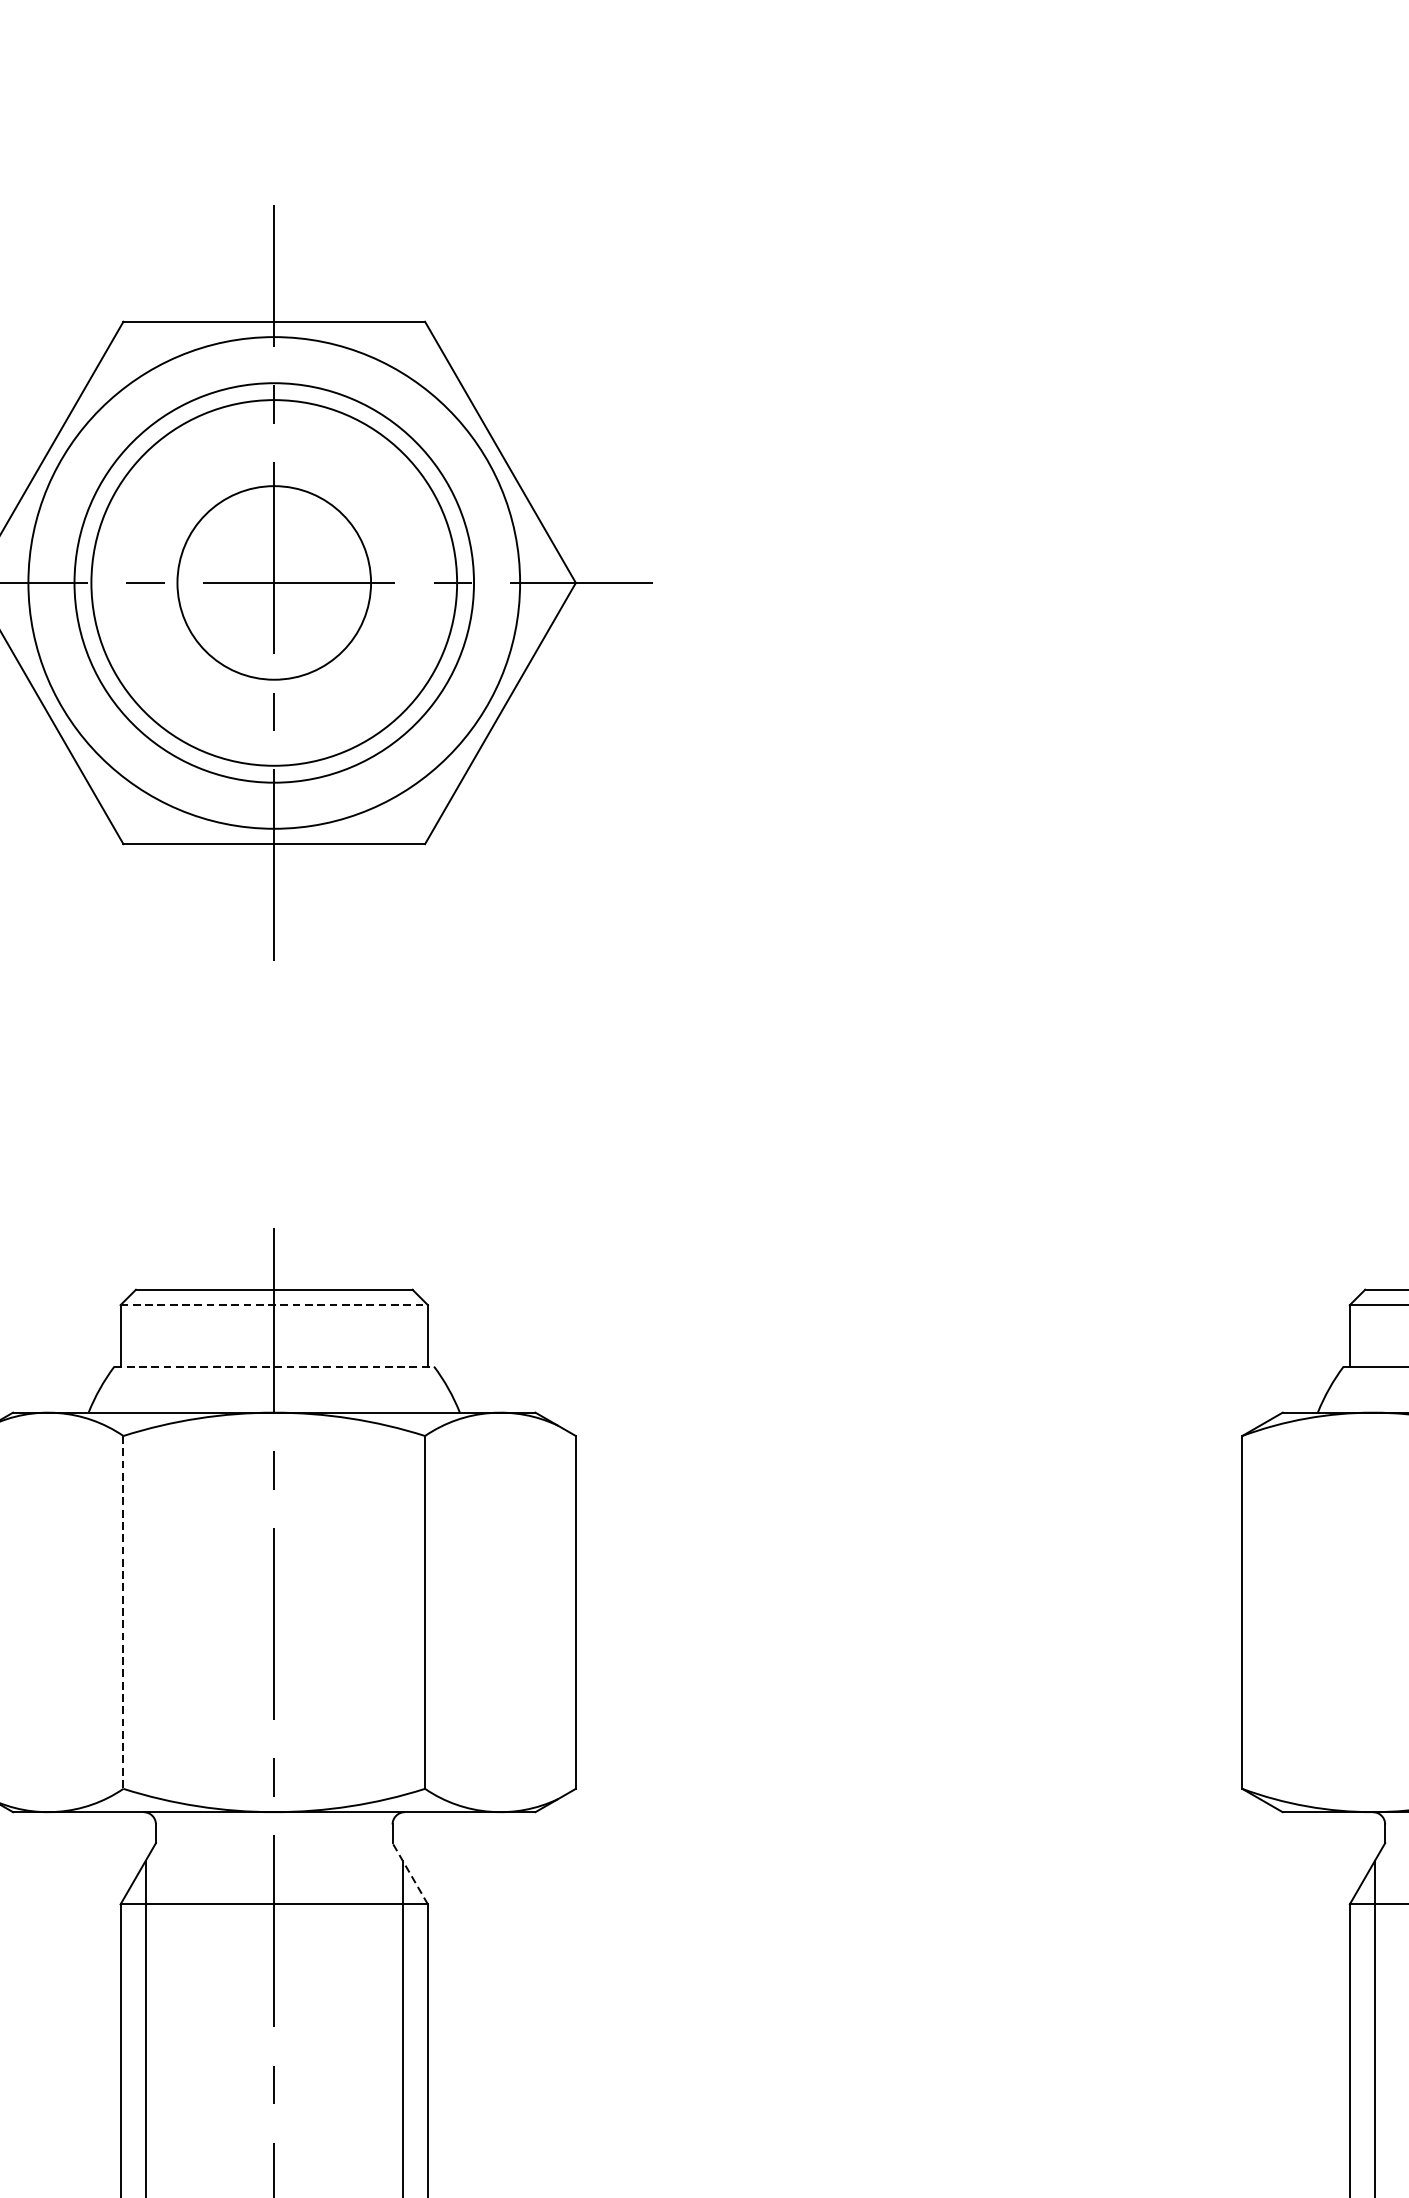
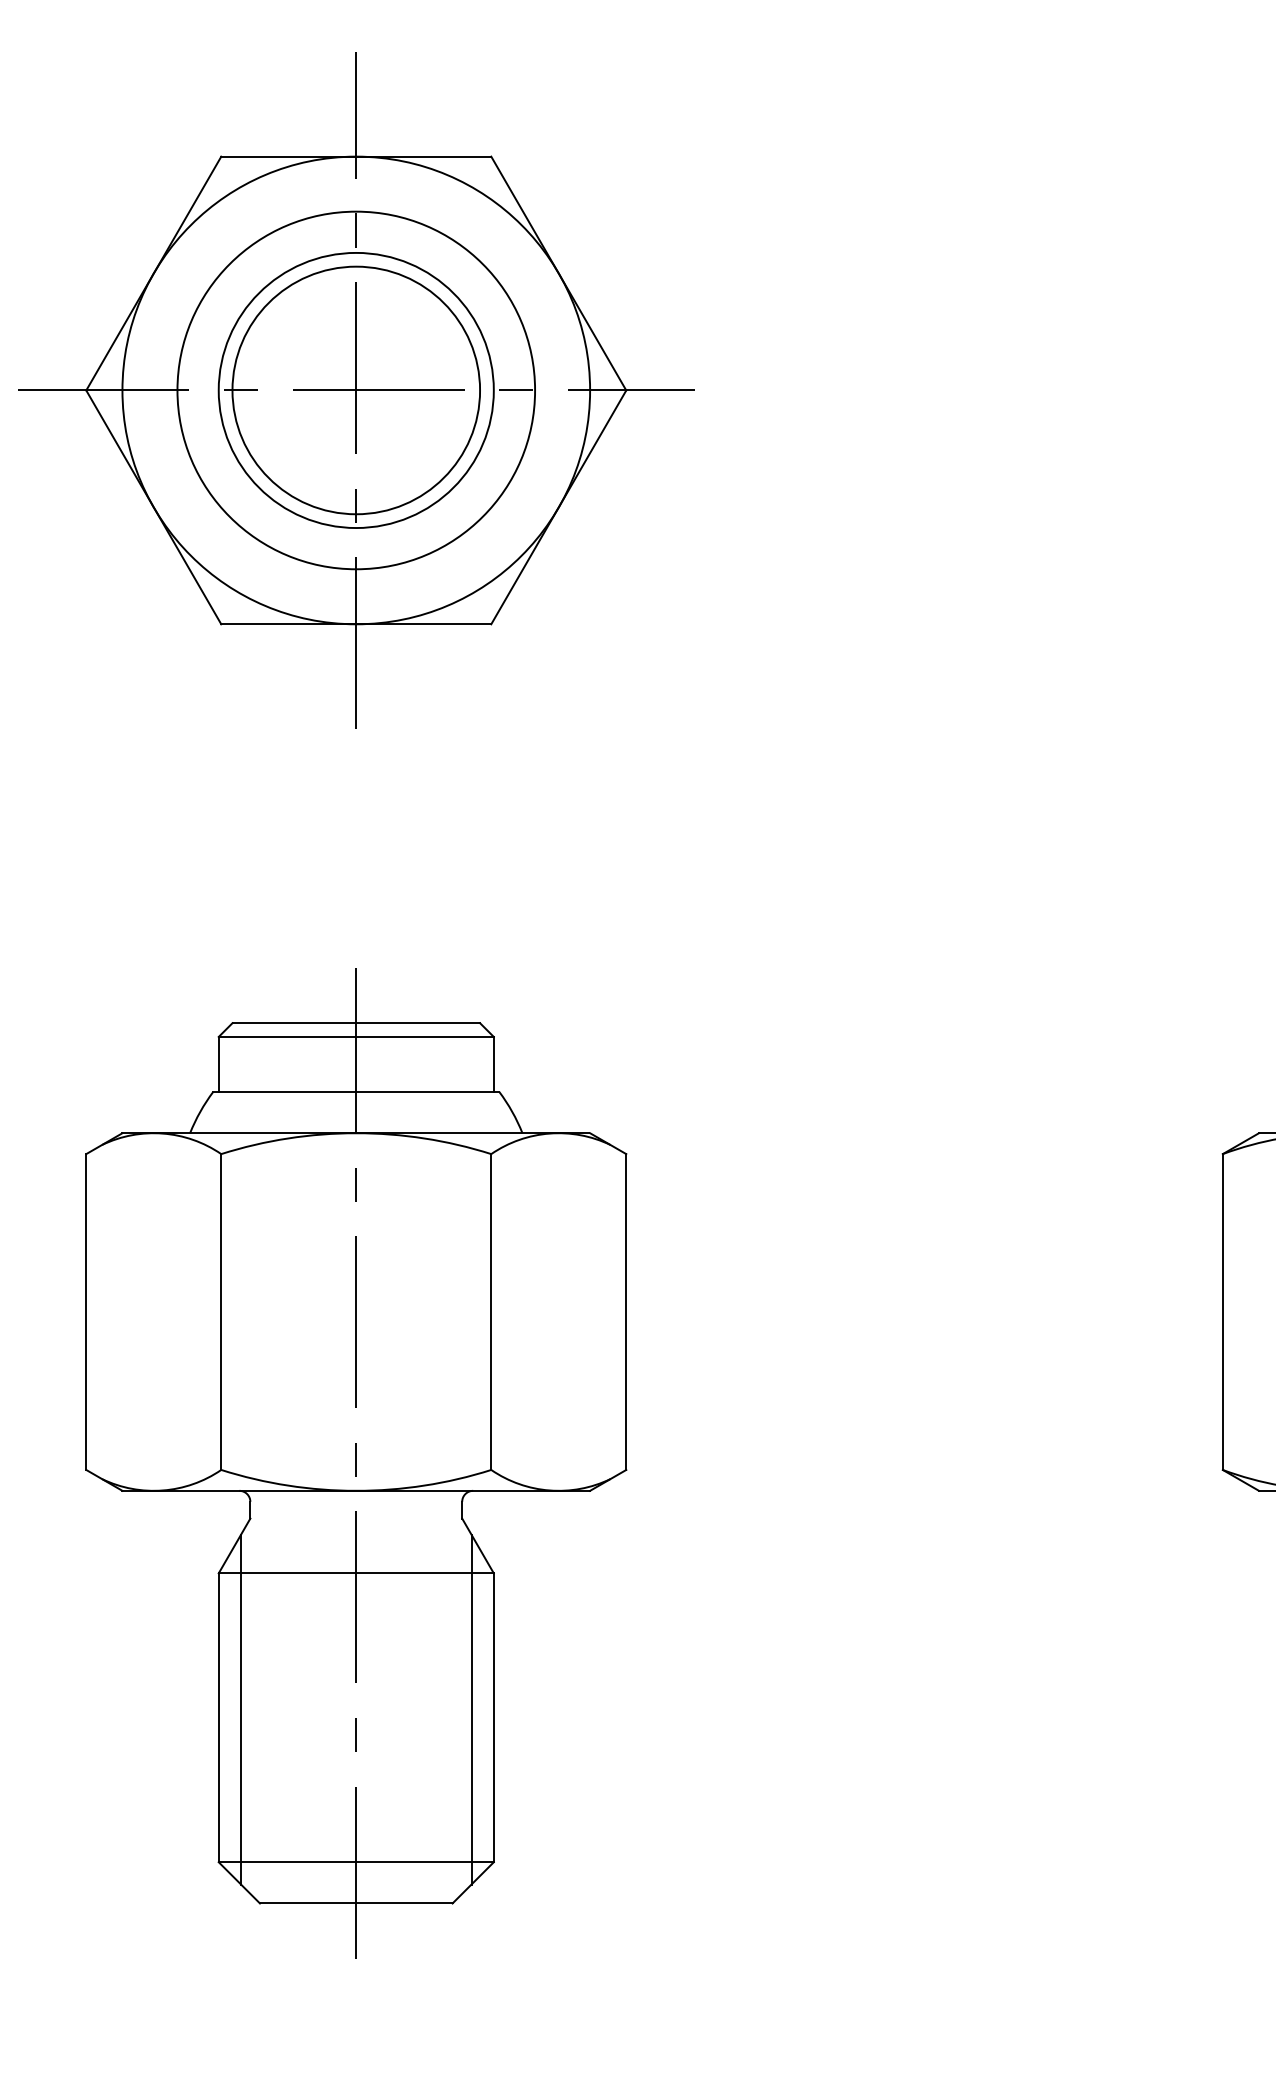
circle: (273, 582) -> (355, 390), size x0.62
circle: (274, 582) -> (356, 390), size x1.43
circle: (274, 582) -> (356, 390), size x1.43
line: (274, 1304) -> (356, 1036), dashed -> solid
line: (274, 1366) -> (356, 1091), dashed -> solid
line: (123, 1612) -> (221, 1312), dashed -> solid
line: (410, 1873) -> (478, 1545), dashed -> solid

